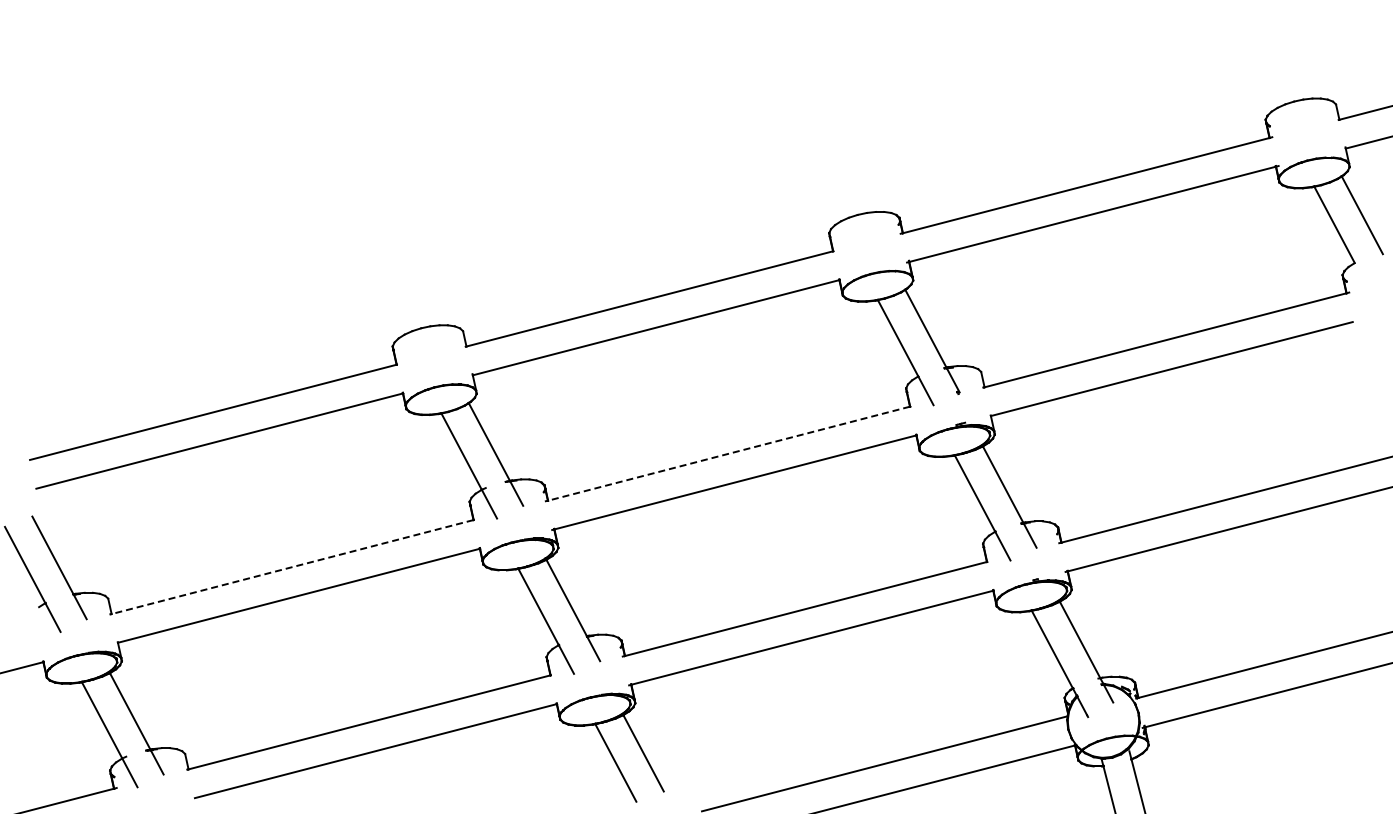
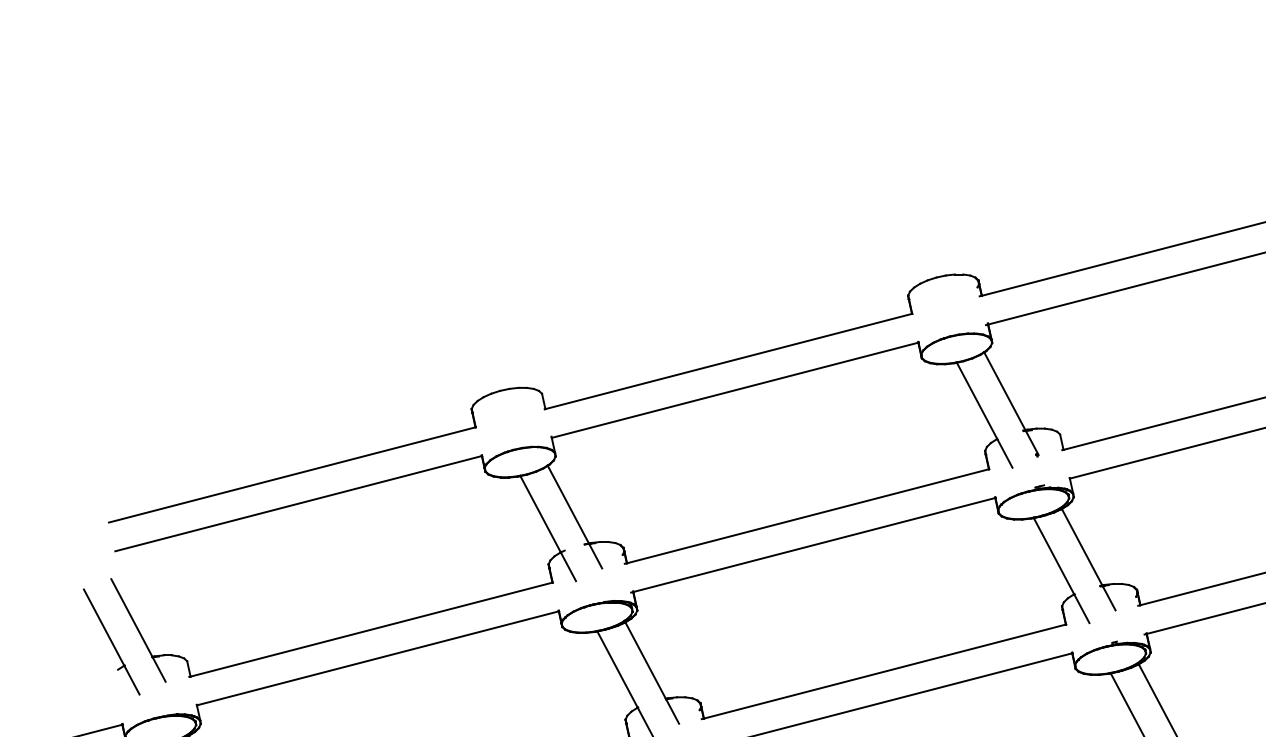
line: (729, 453) -> (808, 516), dashed -> solid
line: (292, 567) -> (371, 630), dashed -> solid

